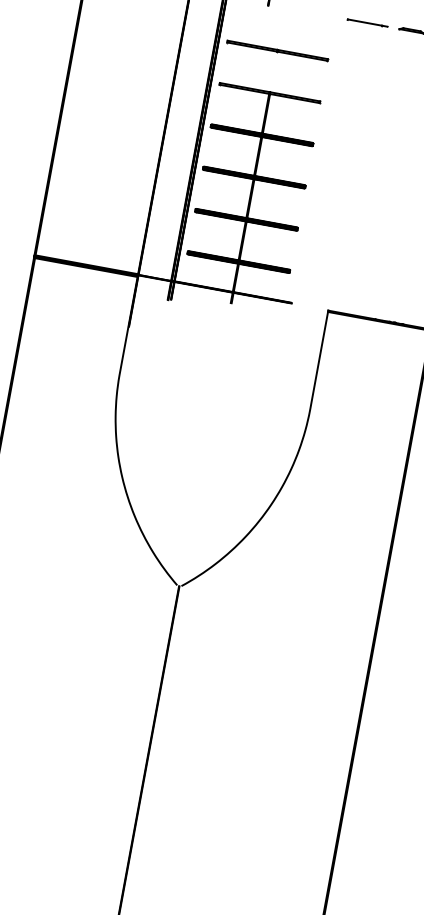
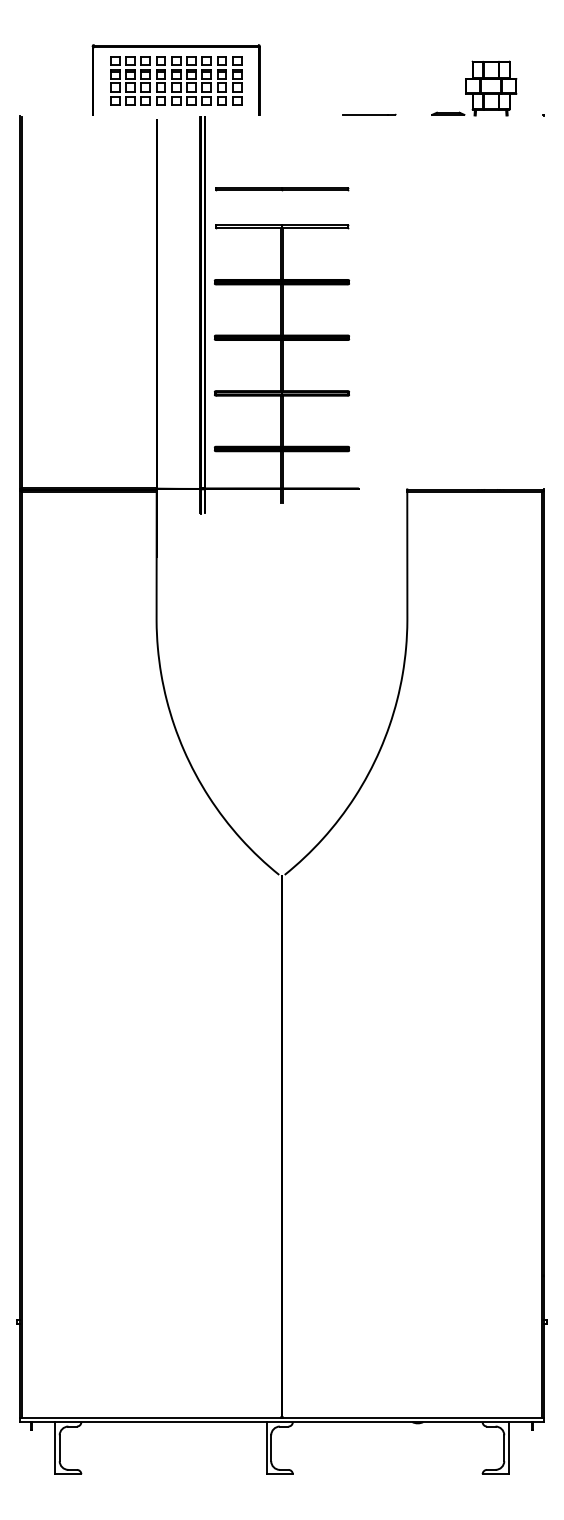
line: (367, 23) -> (369, 114), moved
line: (277, 51) -> (282, 189), moved

